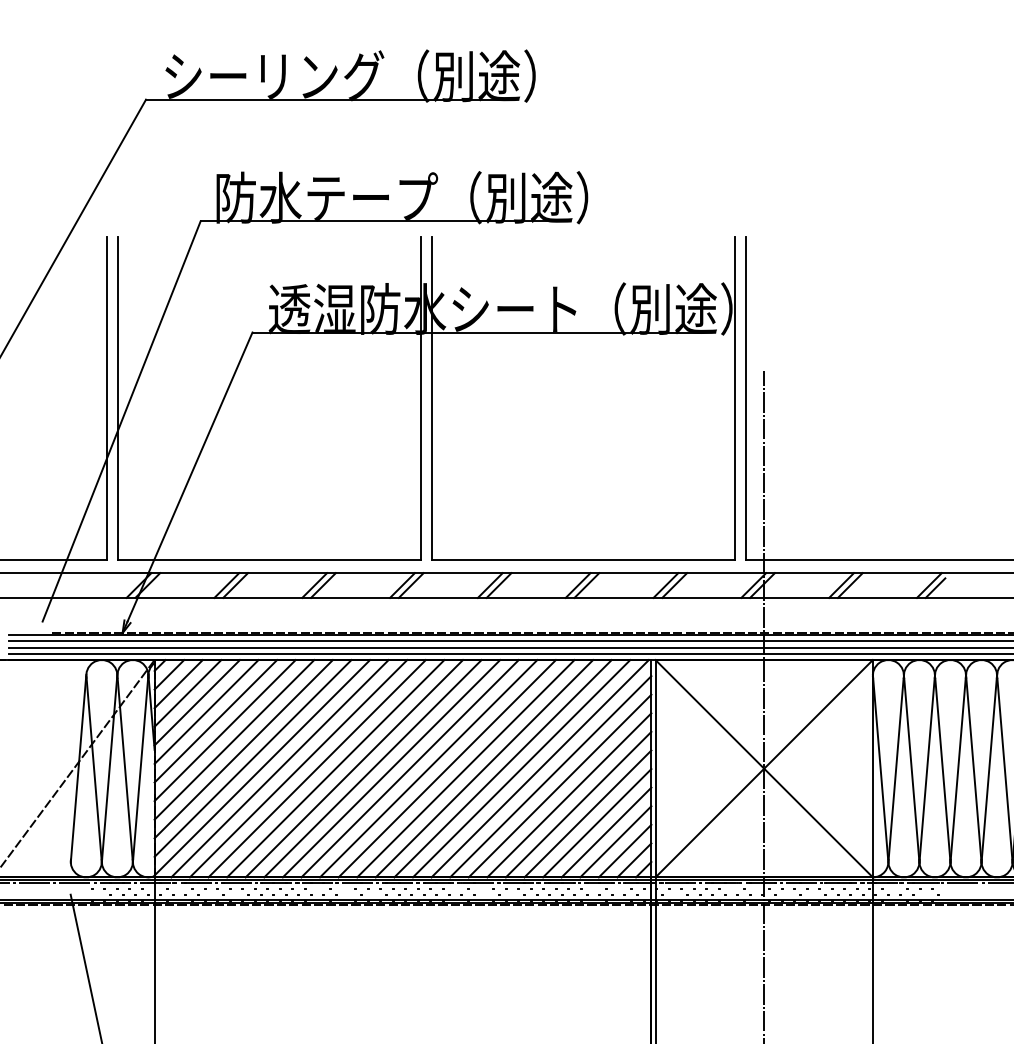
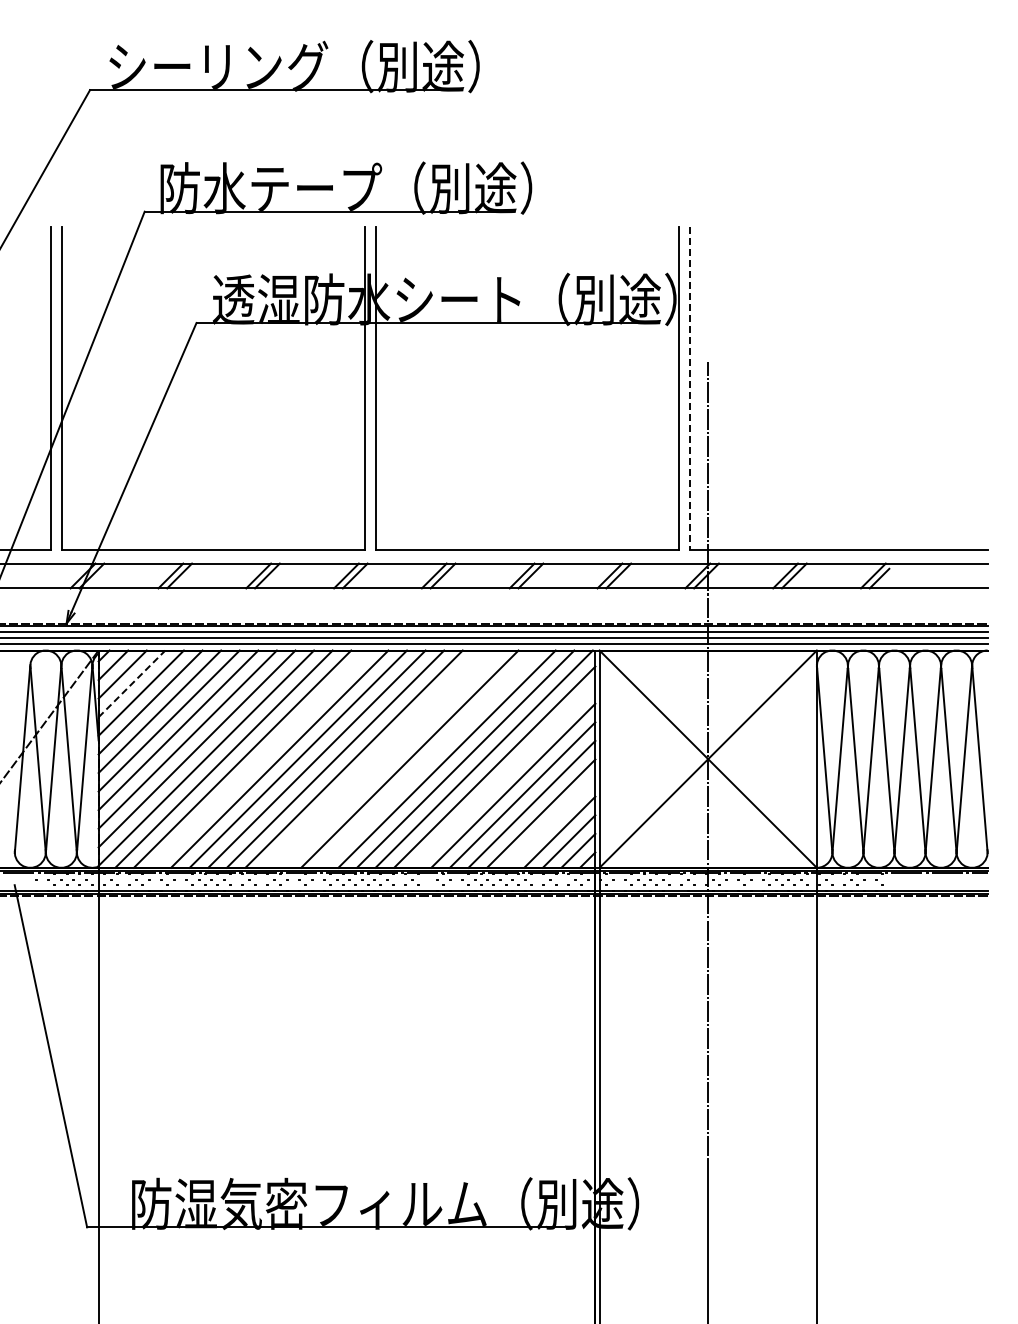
line: (746, 399) -> (690, 389), solid -> dashed
line: (188, 693) -> (132, 683), solid -> dashed
line: (316, 768) -> (260, 758), removed
line: (428, 768) -> (372, 758), removed
line: (446, 768) -> (390, 758), removed
line: (484, 768) -> (428, 758), removed
line: (559, 786) -> (503, 776), removed
line: (606, 832) -> (550, 822), removed

